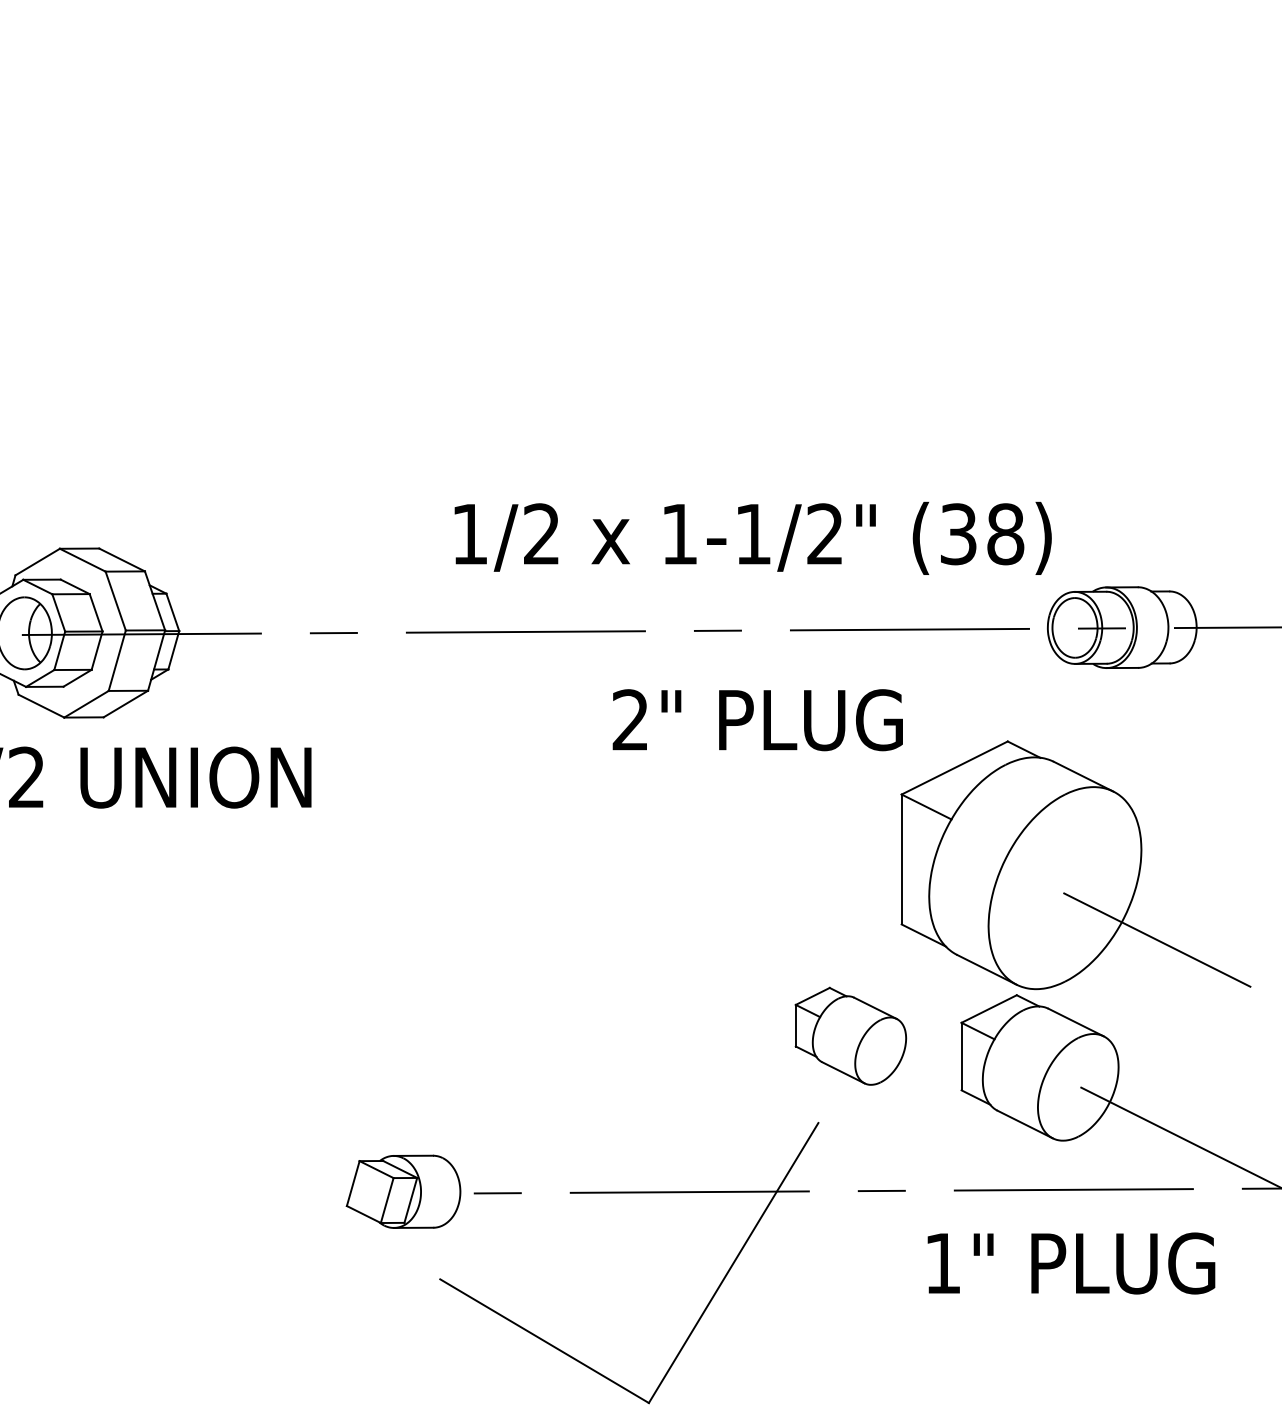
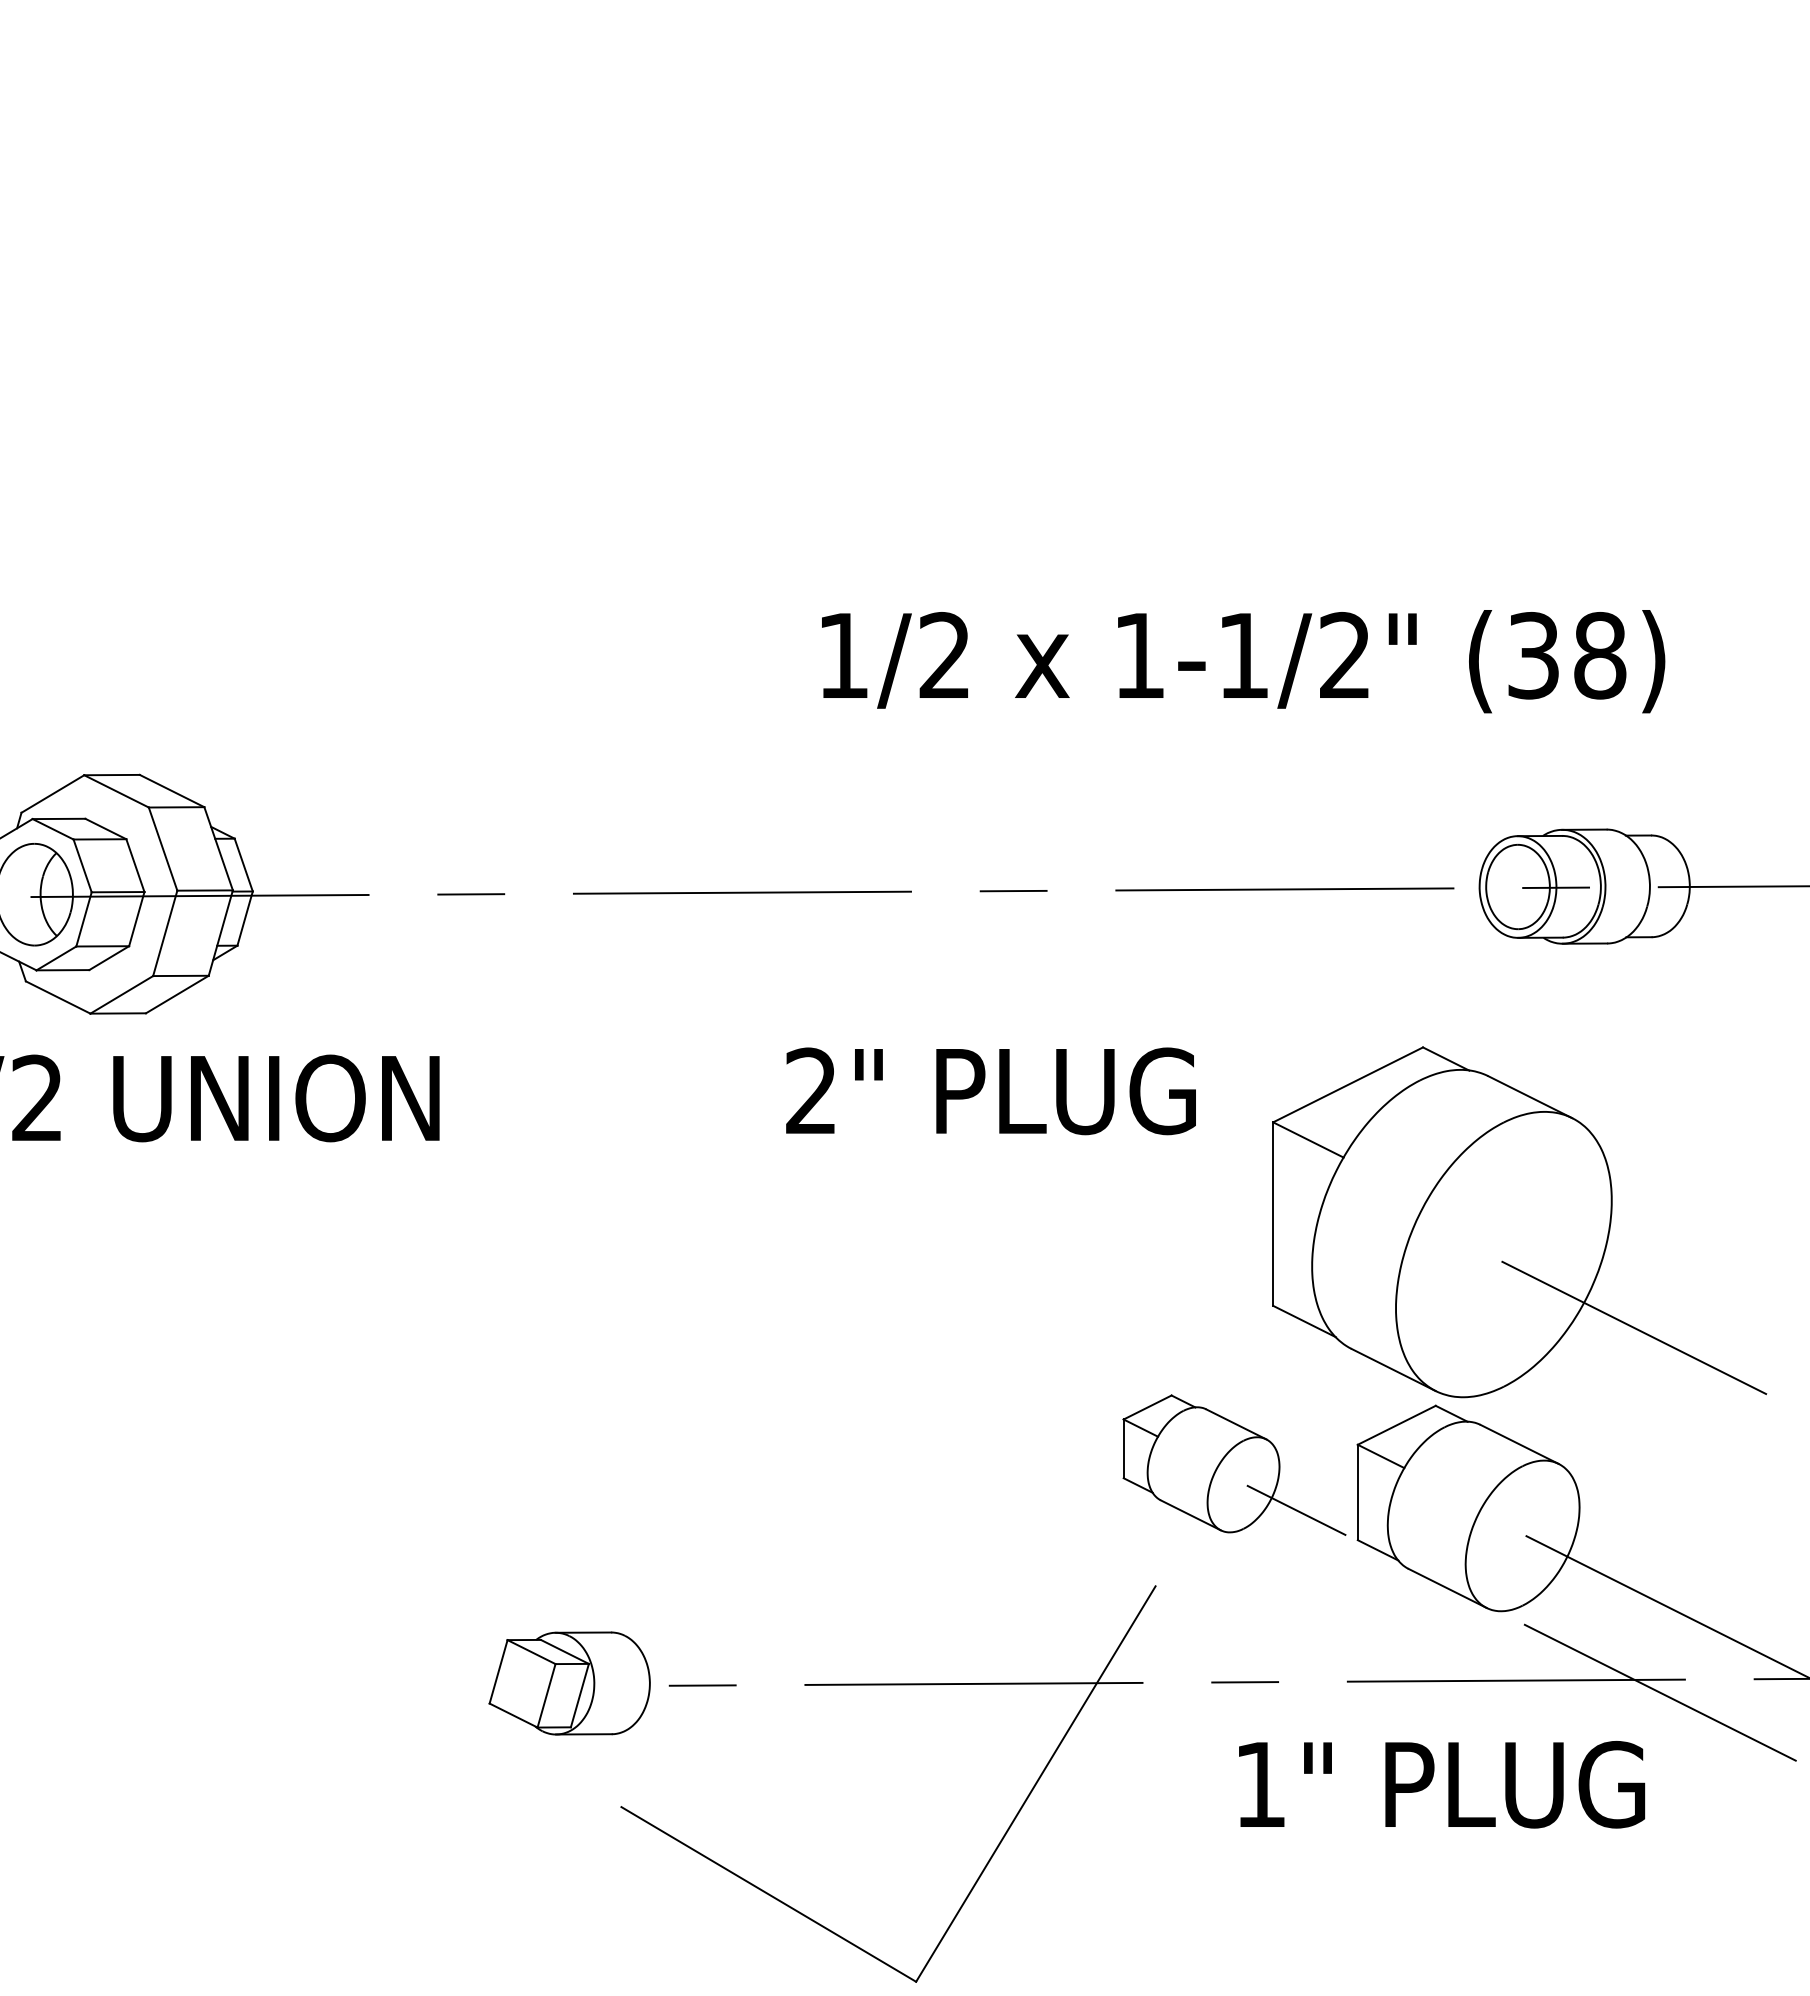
text: (753, 538) -> (1243, 661), moved
text: (757, 720) -> (990, 1091), moved
line: (918, 1069) -> (1296, 1510), added
line: (1175, 1198) -> (1660, 1692), added
text: (1071, 1263) -> (1442, 1784), moved

